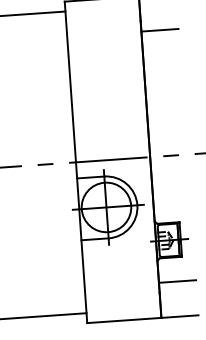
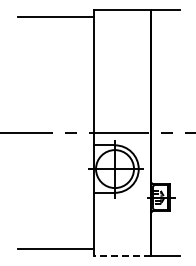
line: (160, 30) -> (165, 36), removed
line: (177, 281) -> (165, 229), removed
line: (124, 320) -> (122, 256), solid -> dashed

